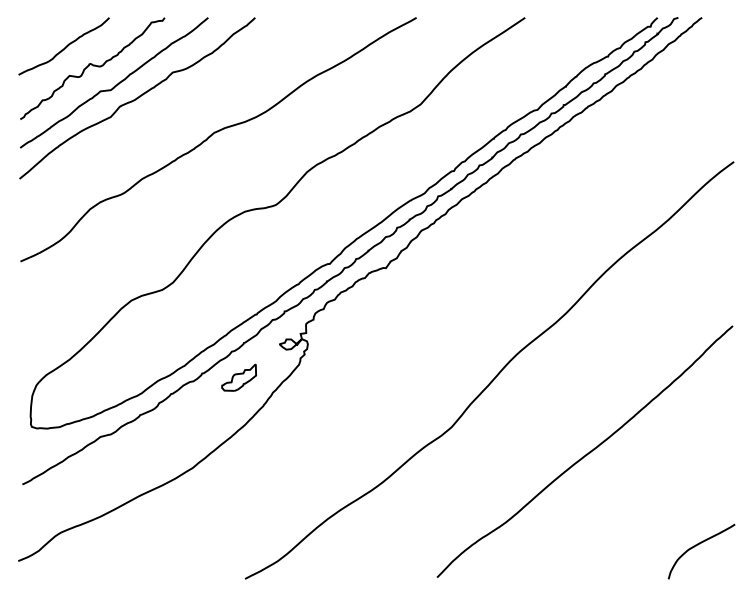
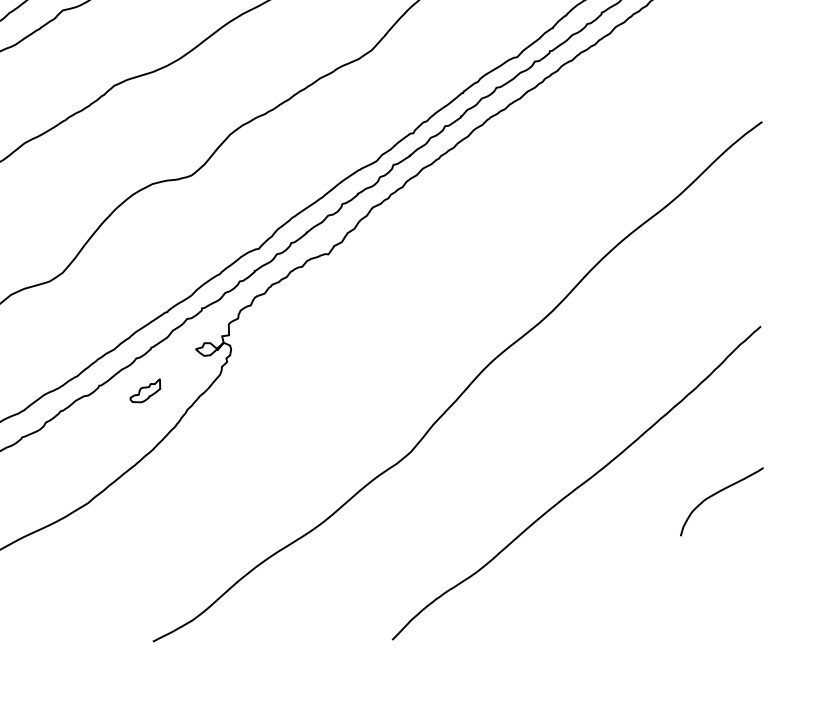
part: (238, 377) -> (144, 390), size x0.7
curve: (698, 545) -> (718, 494), moved

